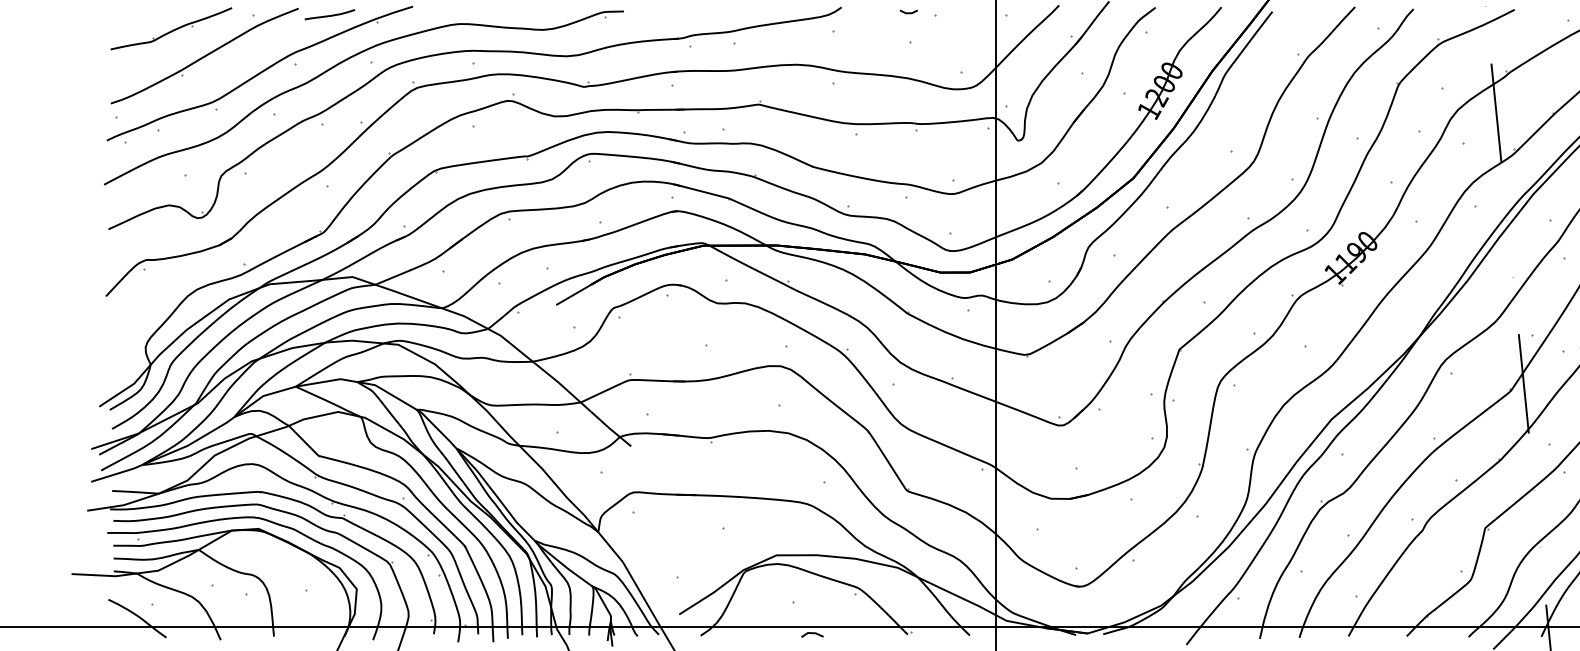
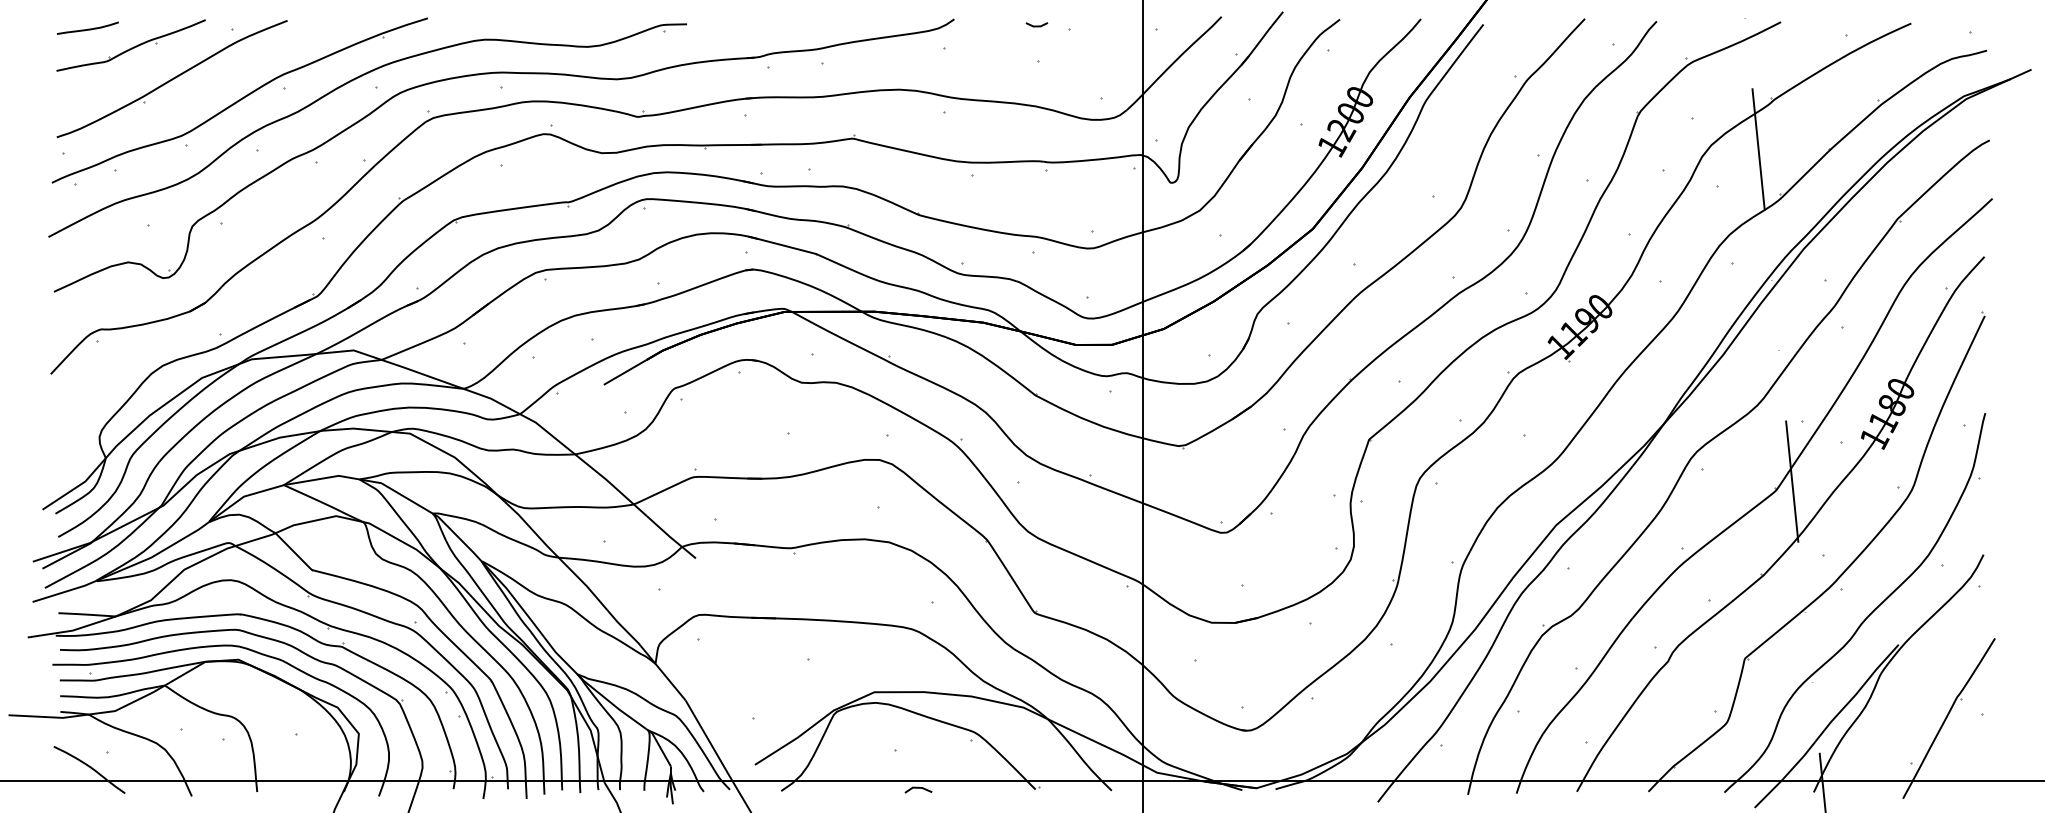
curve: (330, 14) -> (88, 28), moved

